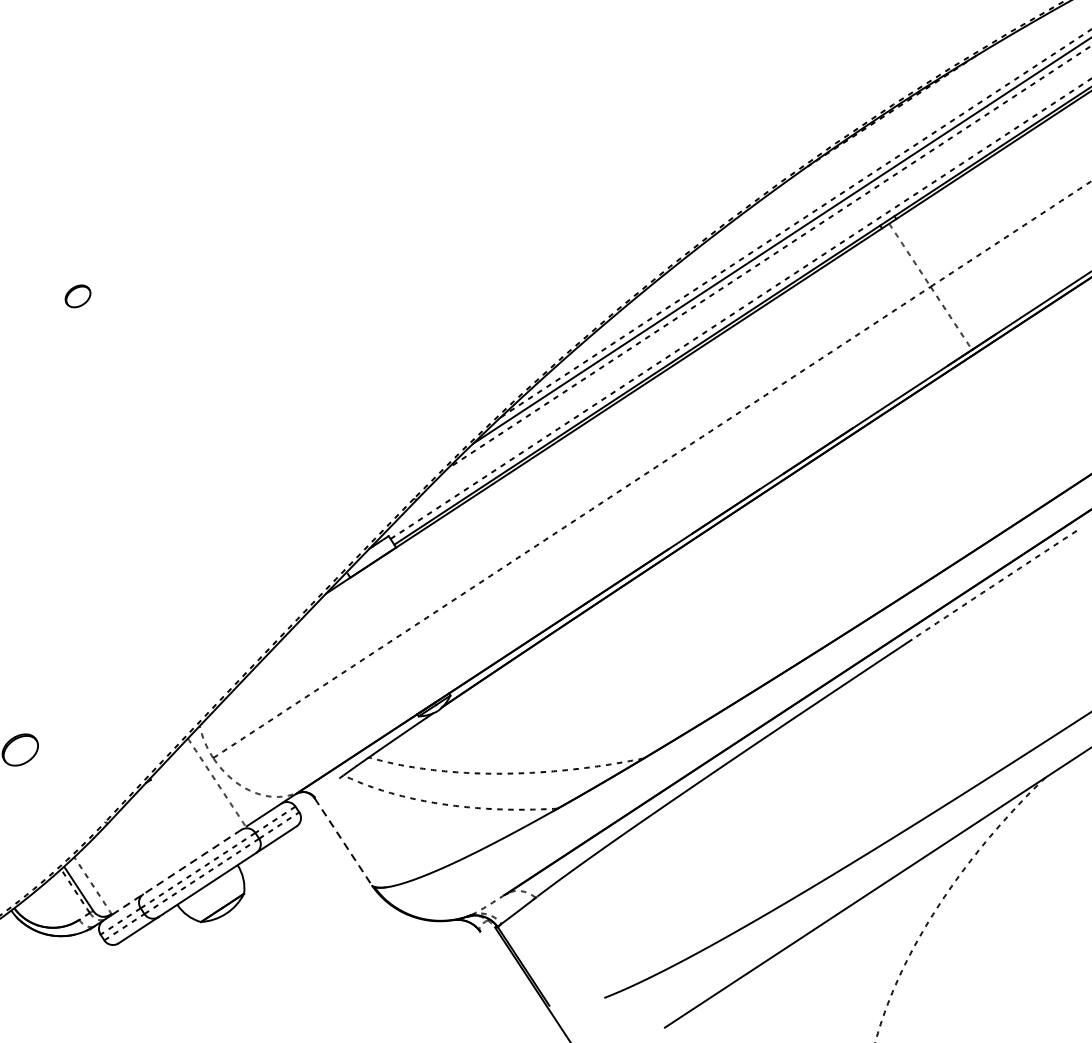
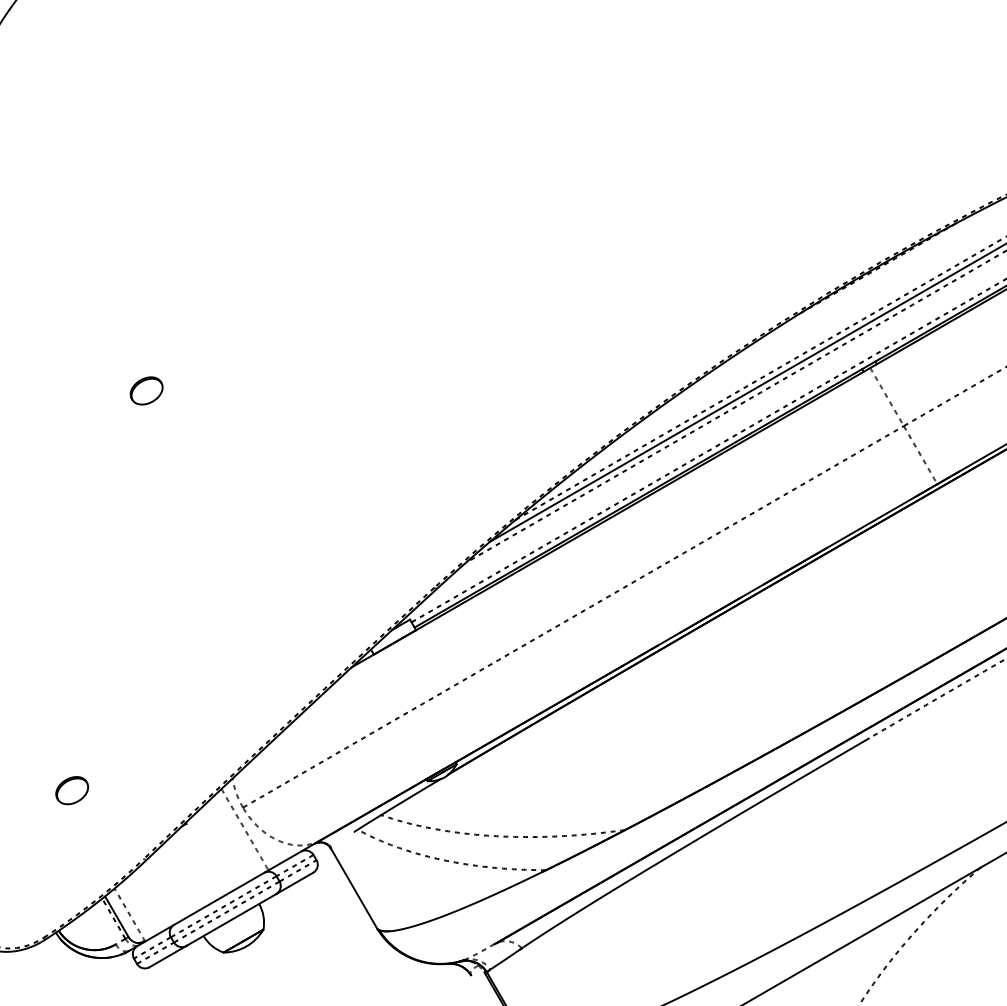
part: (77, 295) -> (146, 390), size x1.43
line: (343, 842) -> (354, 889), dashed -> solid
line: (179, 870) -> (207, 905), dashed -> solid

